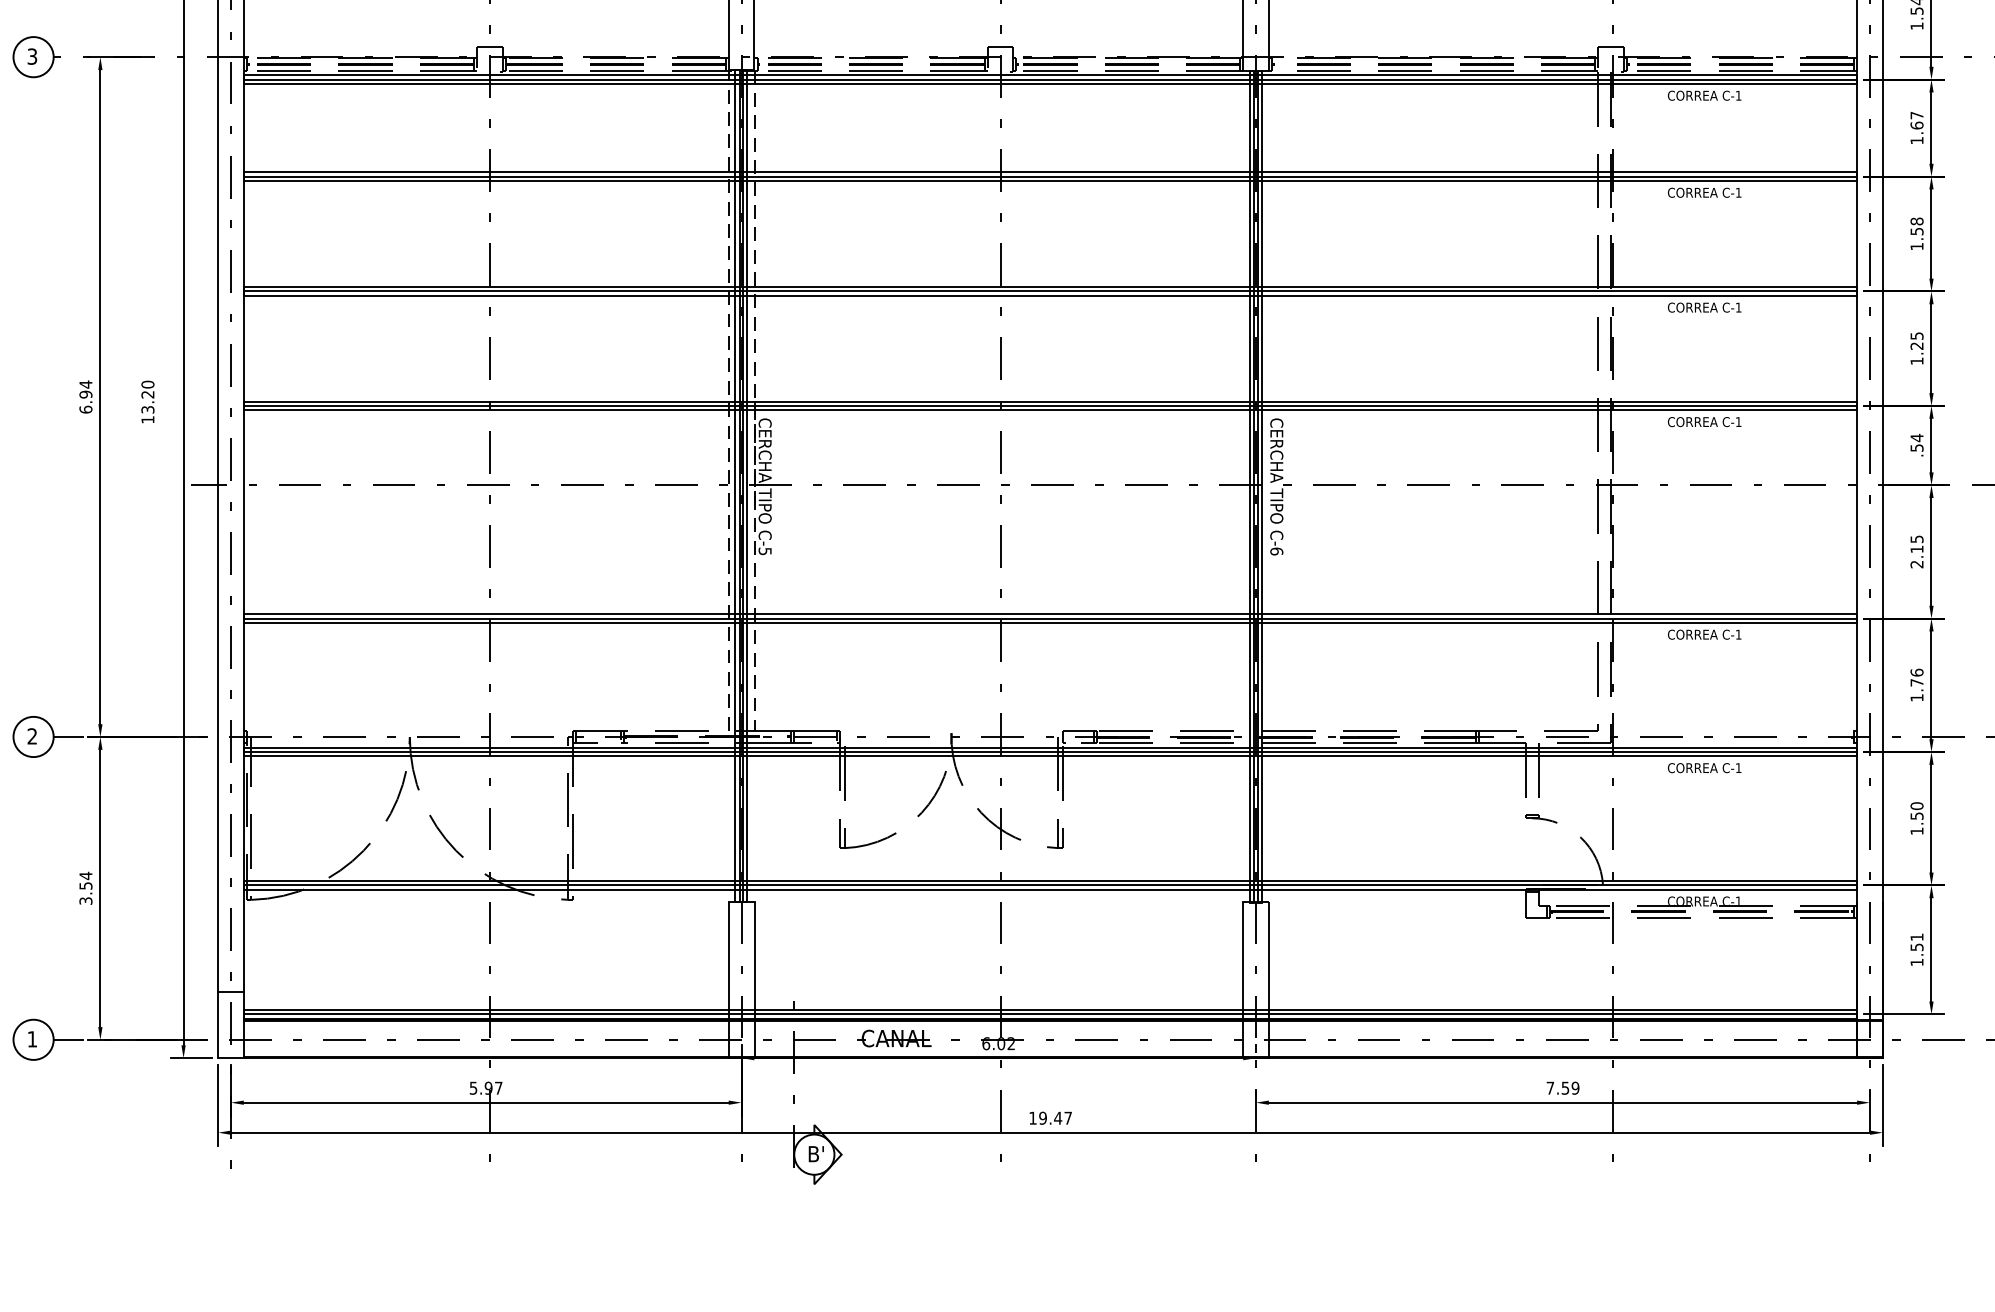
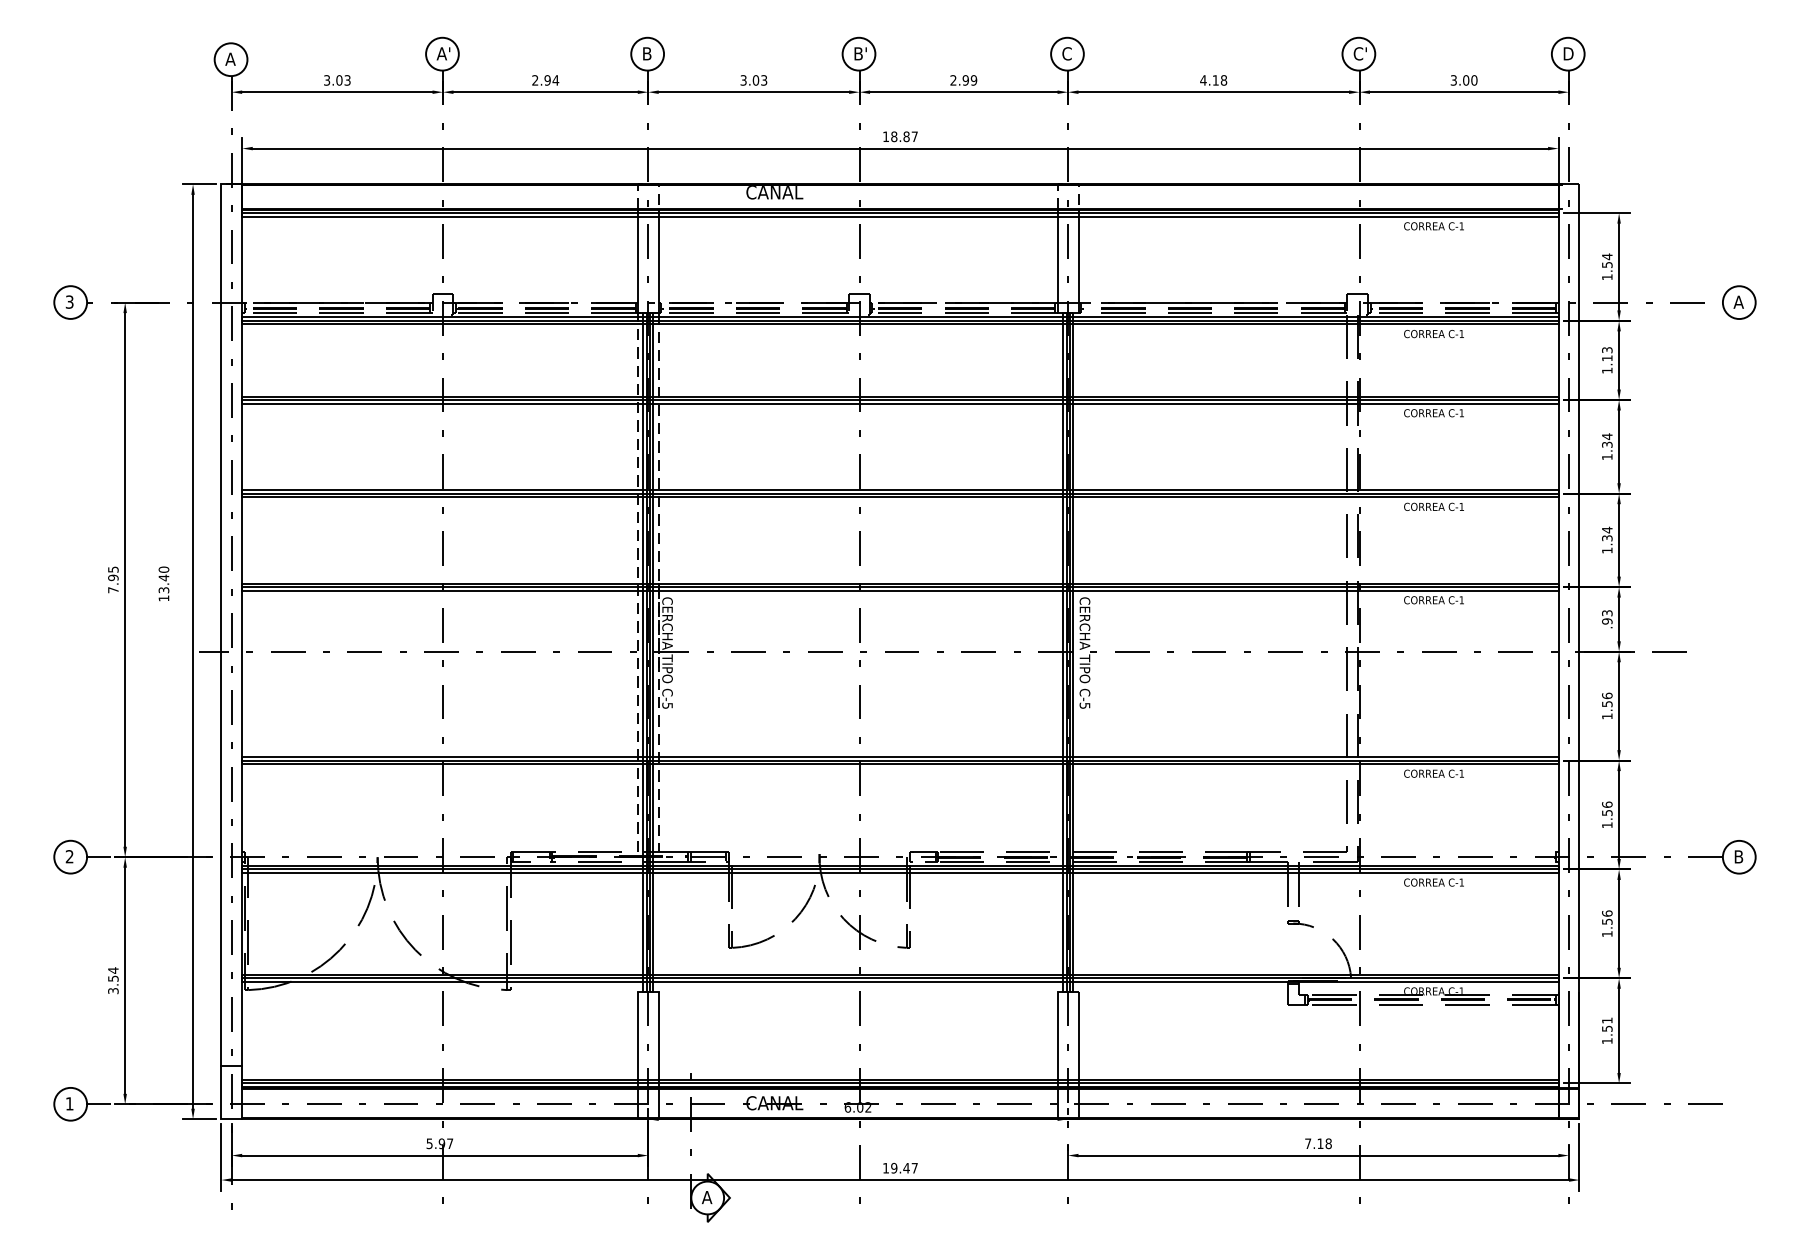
text: (1917, 120) -> (1607, 354), 1.67 -> 1.13
text: (1917, 226) -> (1607, 440), 1.58 -> 1.34
text: (1917, 340) -> (1607, 533), 1.25 -> 1.34
text: (147, 394) -> (163, 577), 13.20 -> 13.40
text: (86, 396) -> (113, 579), 6.94 -> 7.95
text: (1917, 441) -> (1607, 616), .54 -> .93
text: (1276, 551) -> (1084, 705), C-6 -> C-5
text: (1917, 551) -> (1607, 705), 2.15 -> 1.56
text: (1917, 683) -> (1607, 813), 1.76 -> 1.56
text: (1917, 806) -> (1607, 913), 1.50 -> 1.56
text: (1570, 1087) -> (1324, 1143), 7.59 -> 7.18
text: (815, 1154) -> (708, 1197), B' -> A

